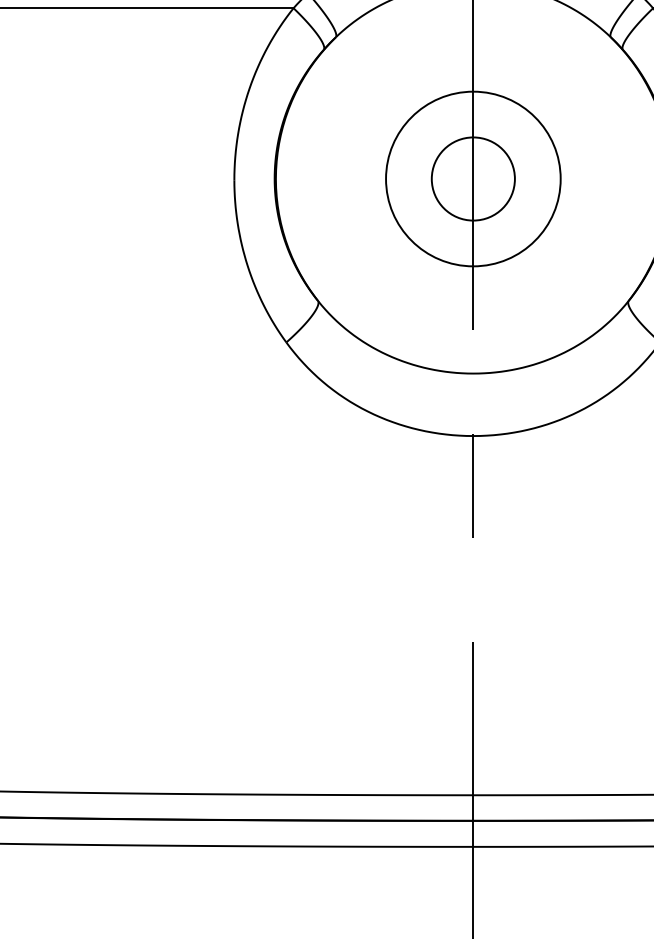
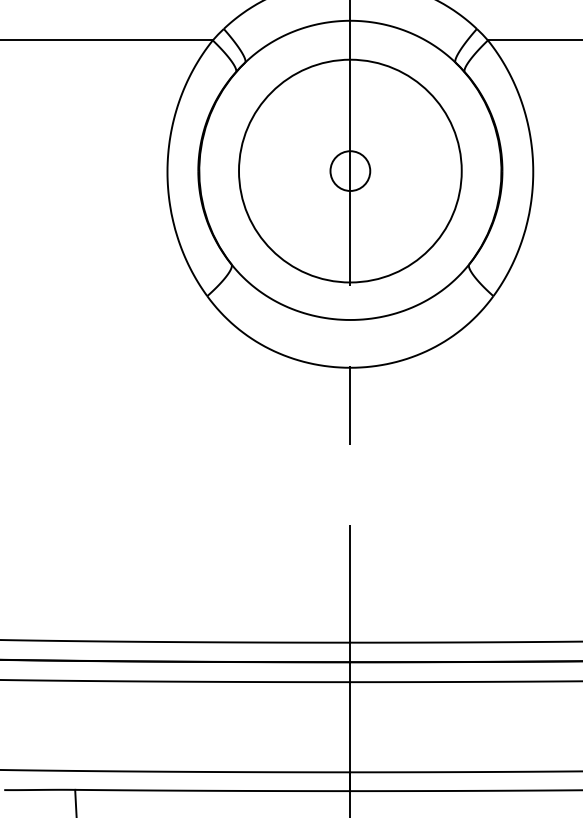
circle: (473, 178) -> (350, 170), size x0.62
circle: (473, 178) -> (350, 170), size x1.67

